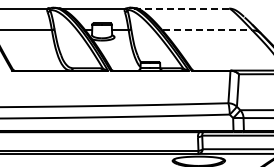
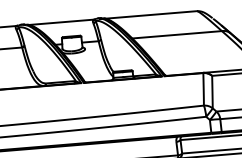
line: (180, 8) -> (148, 15), dashed -> solid
line: (207, 30) -> (177, 34), dashed -> solid

